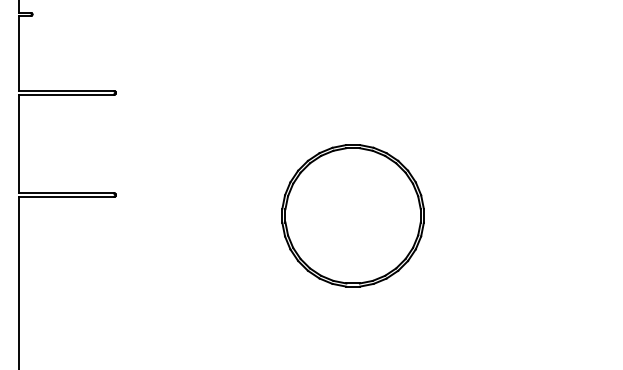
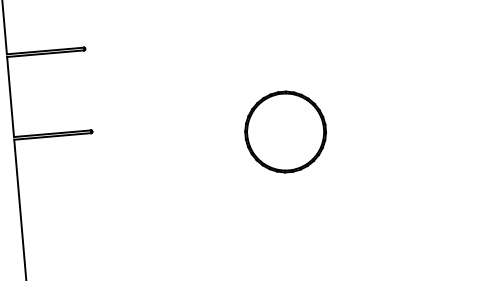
part: (352, 215) -> (285, 131), size x0.7

